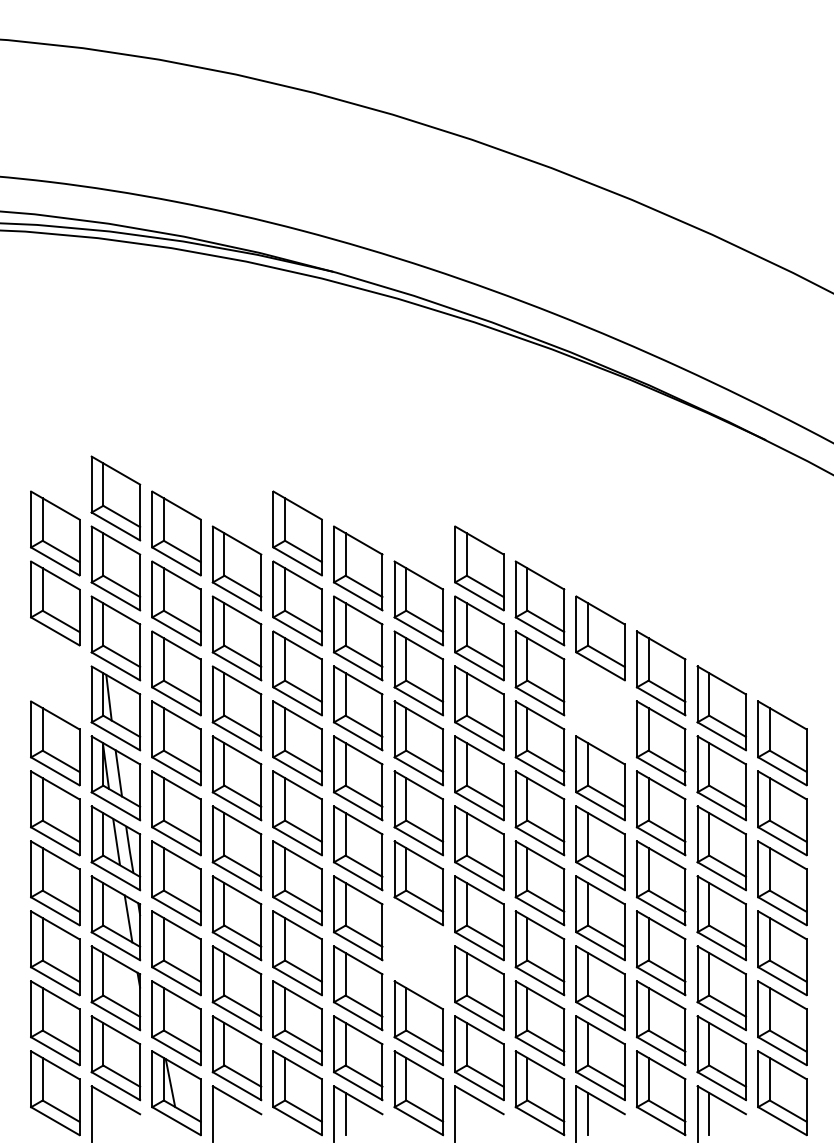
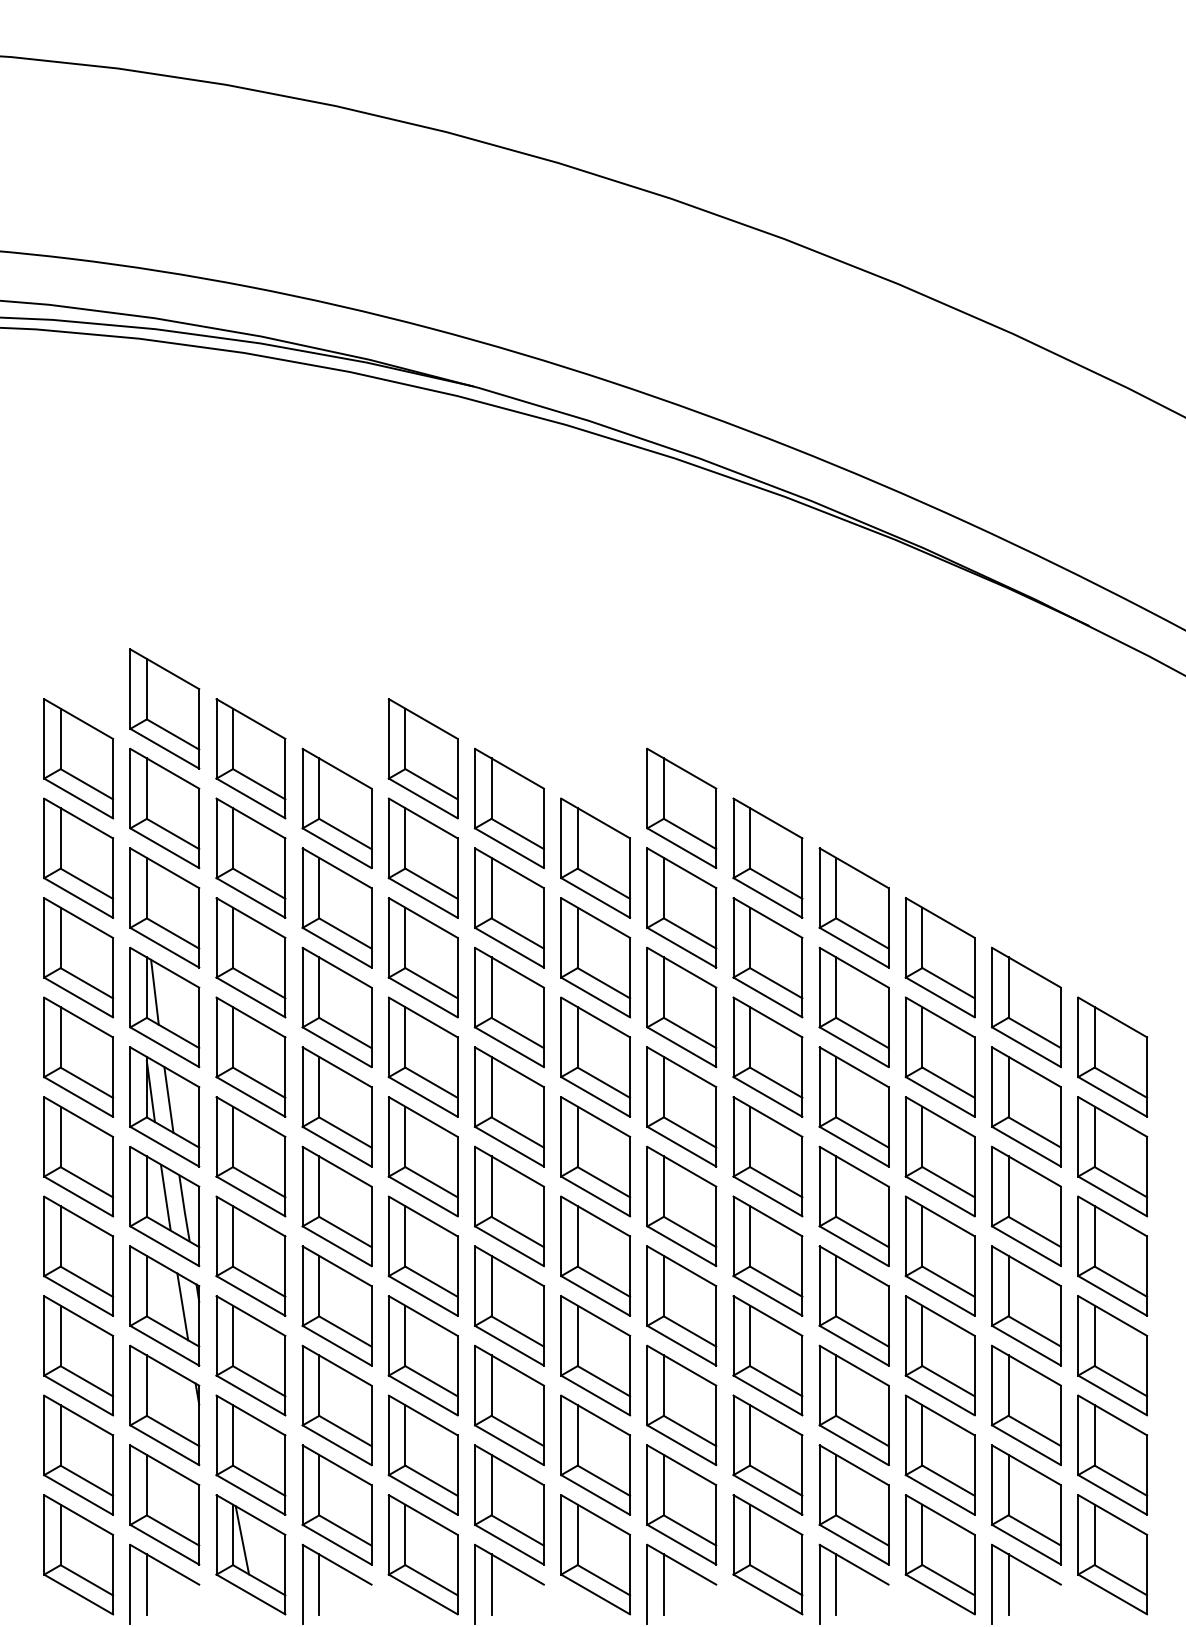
part: (55, 673) -> (78, 957), added
part: (600, 708) -> (853, 1007), added
part: (418, 953) -> (595, 1356), added
line: (103, 1113) -> (147, 1583), added
line: (224, 1113) -> (319, 1583), added
line: (466, 1113) -> (663, 1583), added

